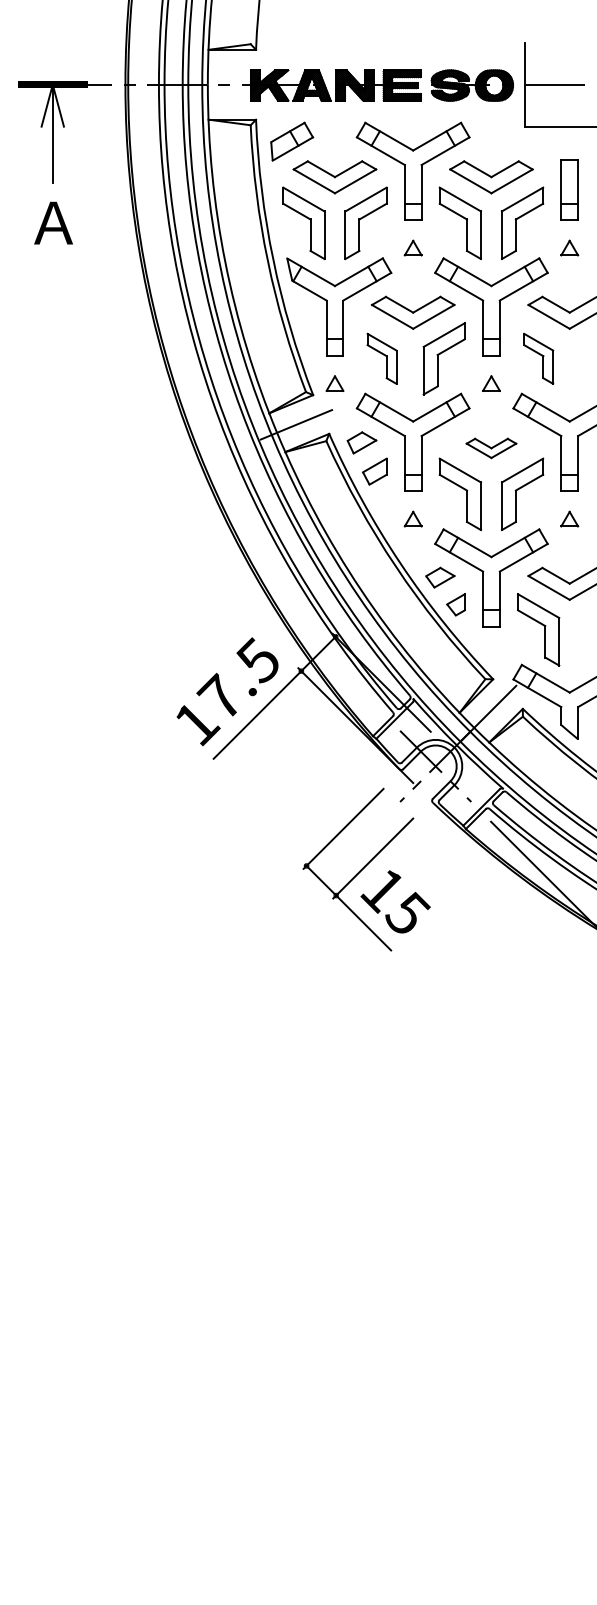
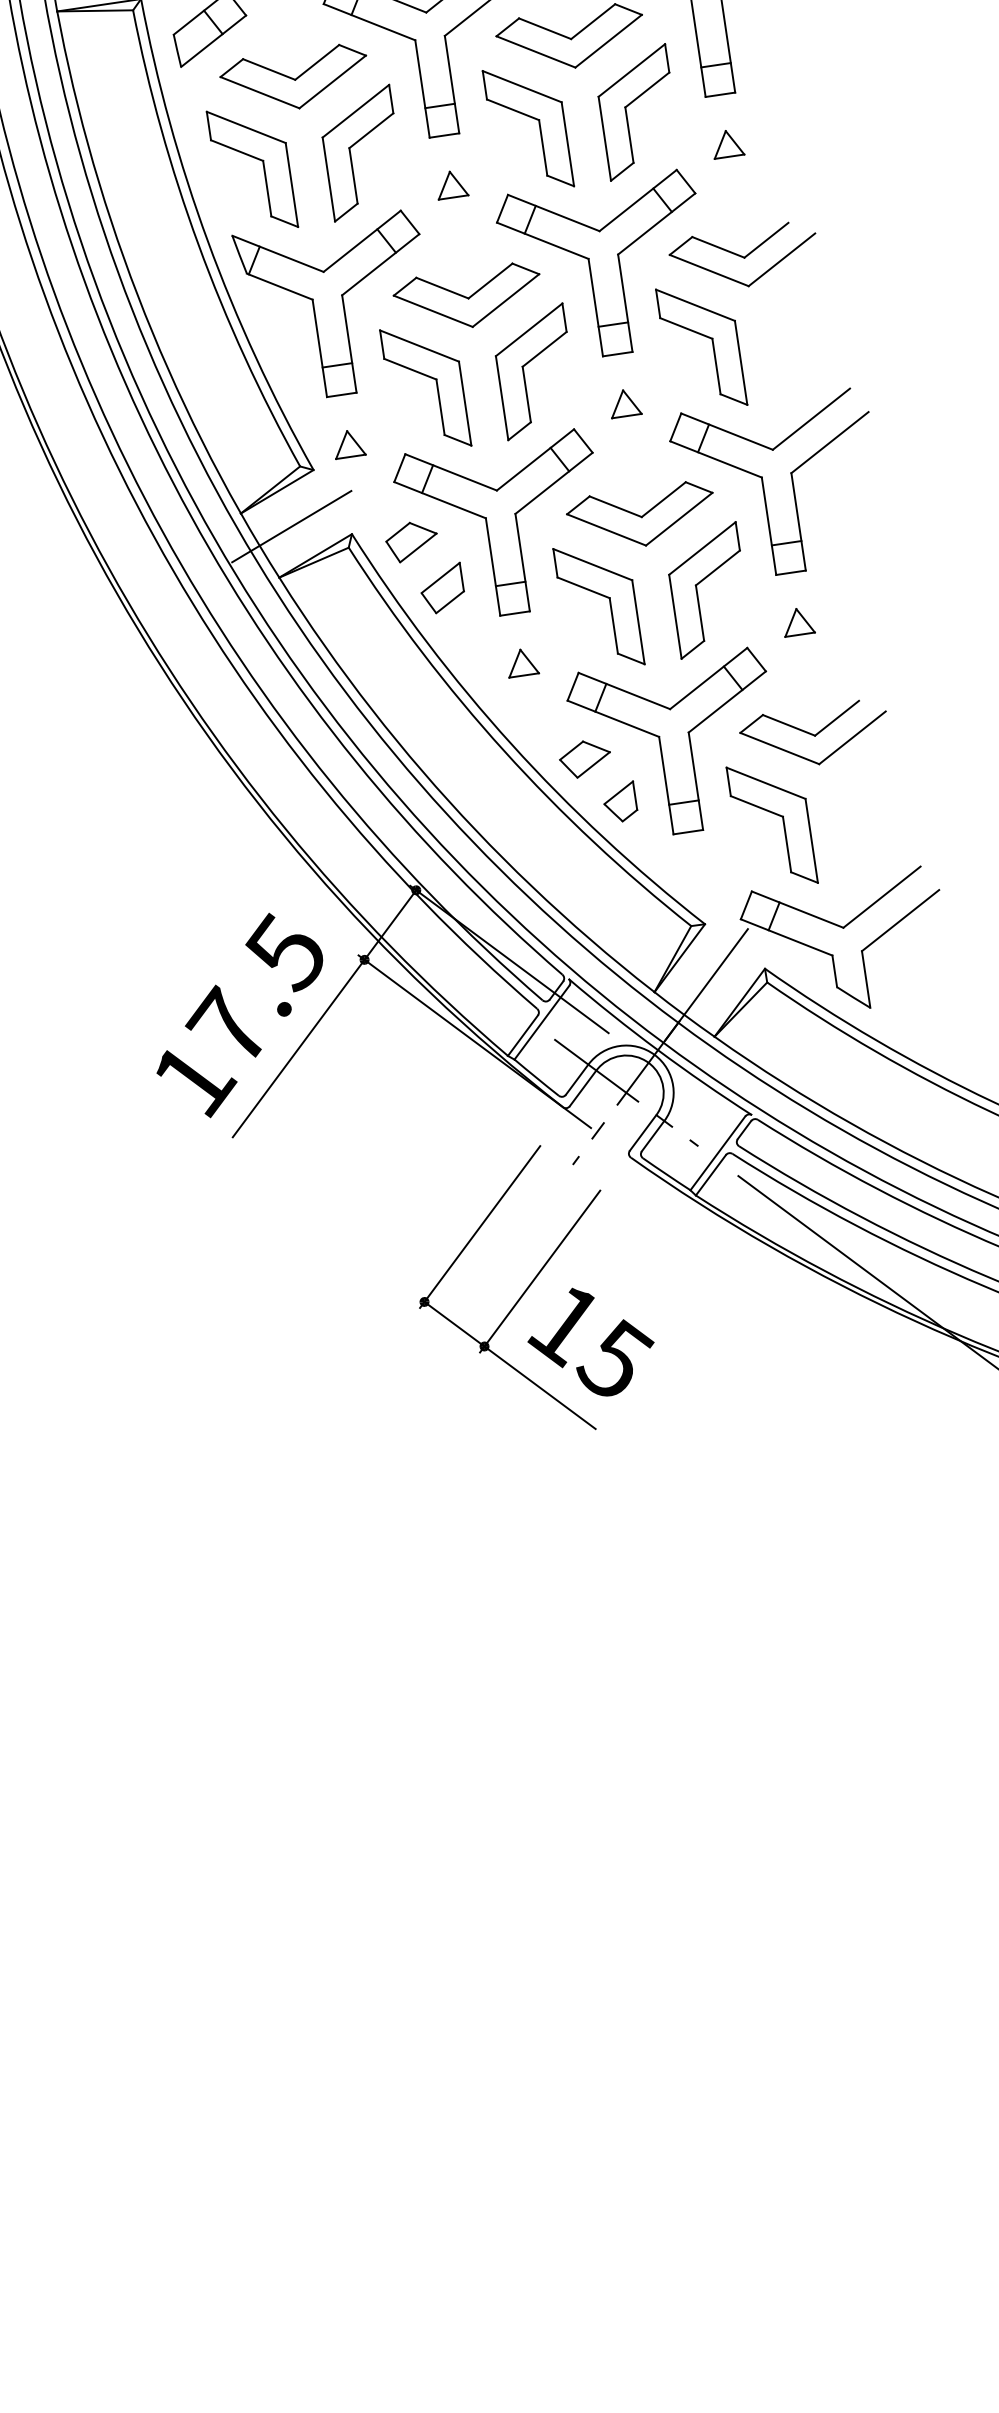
part: (381, 358) -> (424, 387), size x1.43
part: (538, 358) -> (701, 346), size x1.43
part: (491, 448) -> (641, 517), size x1.67

